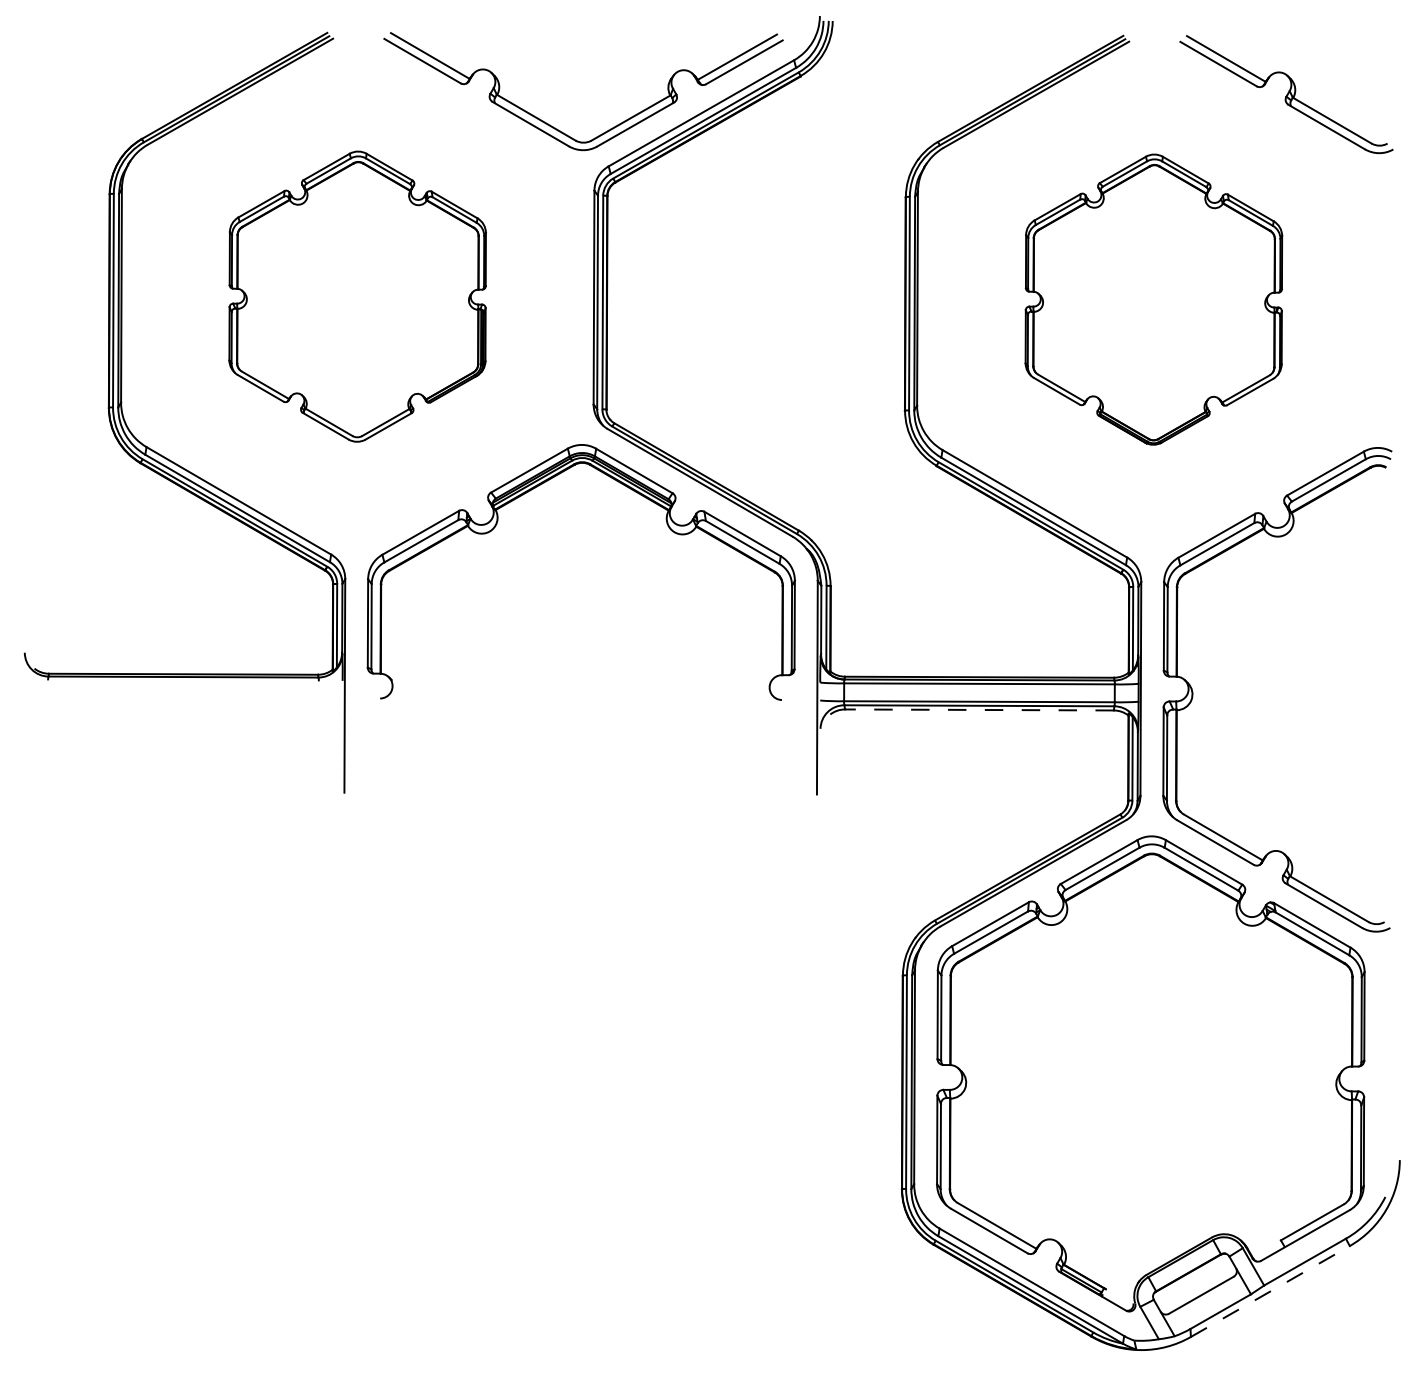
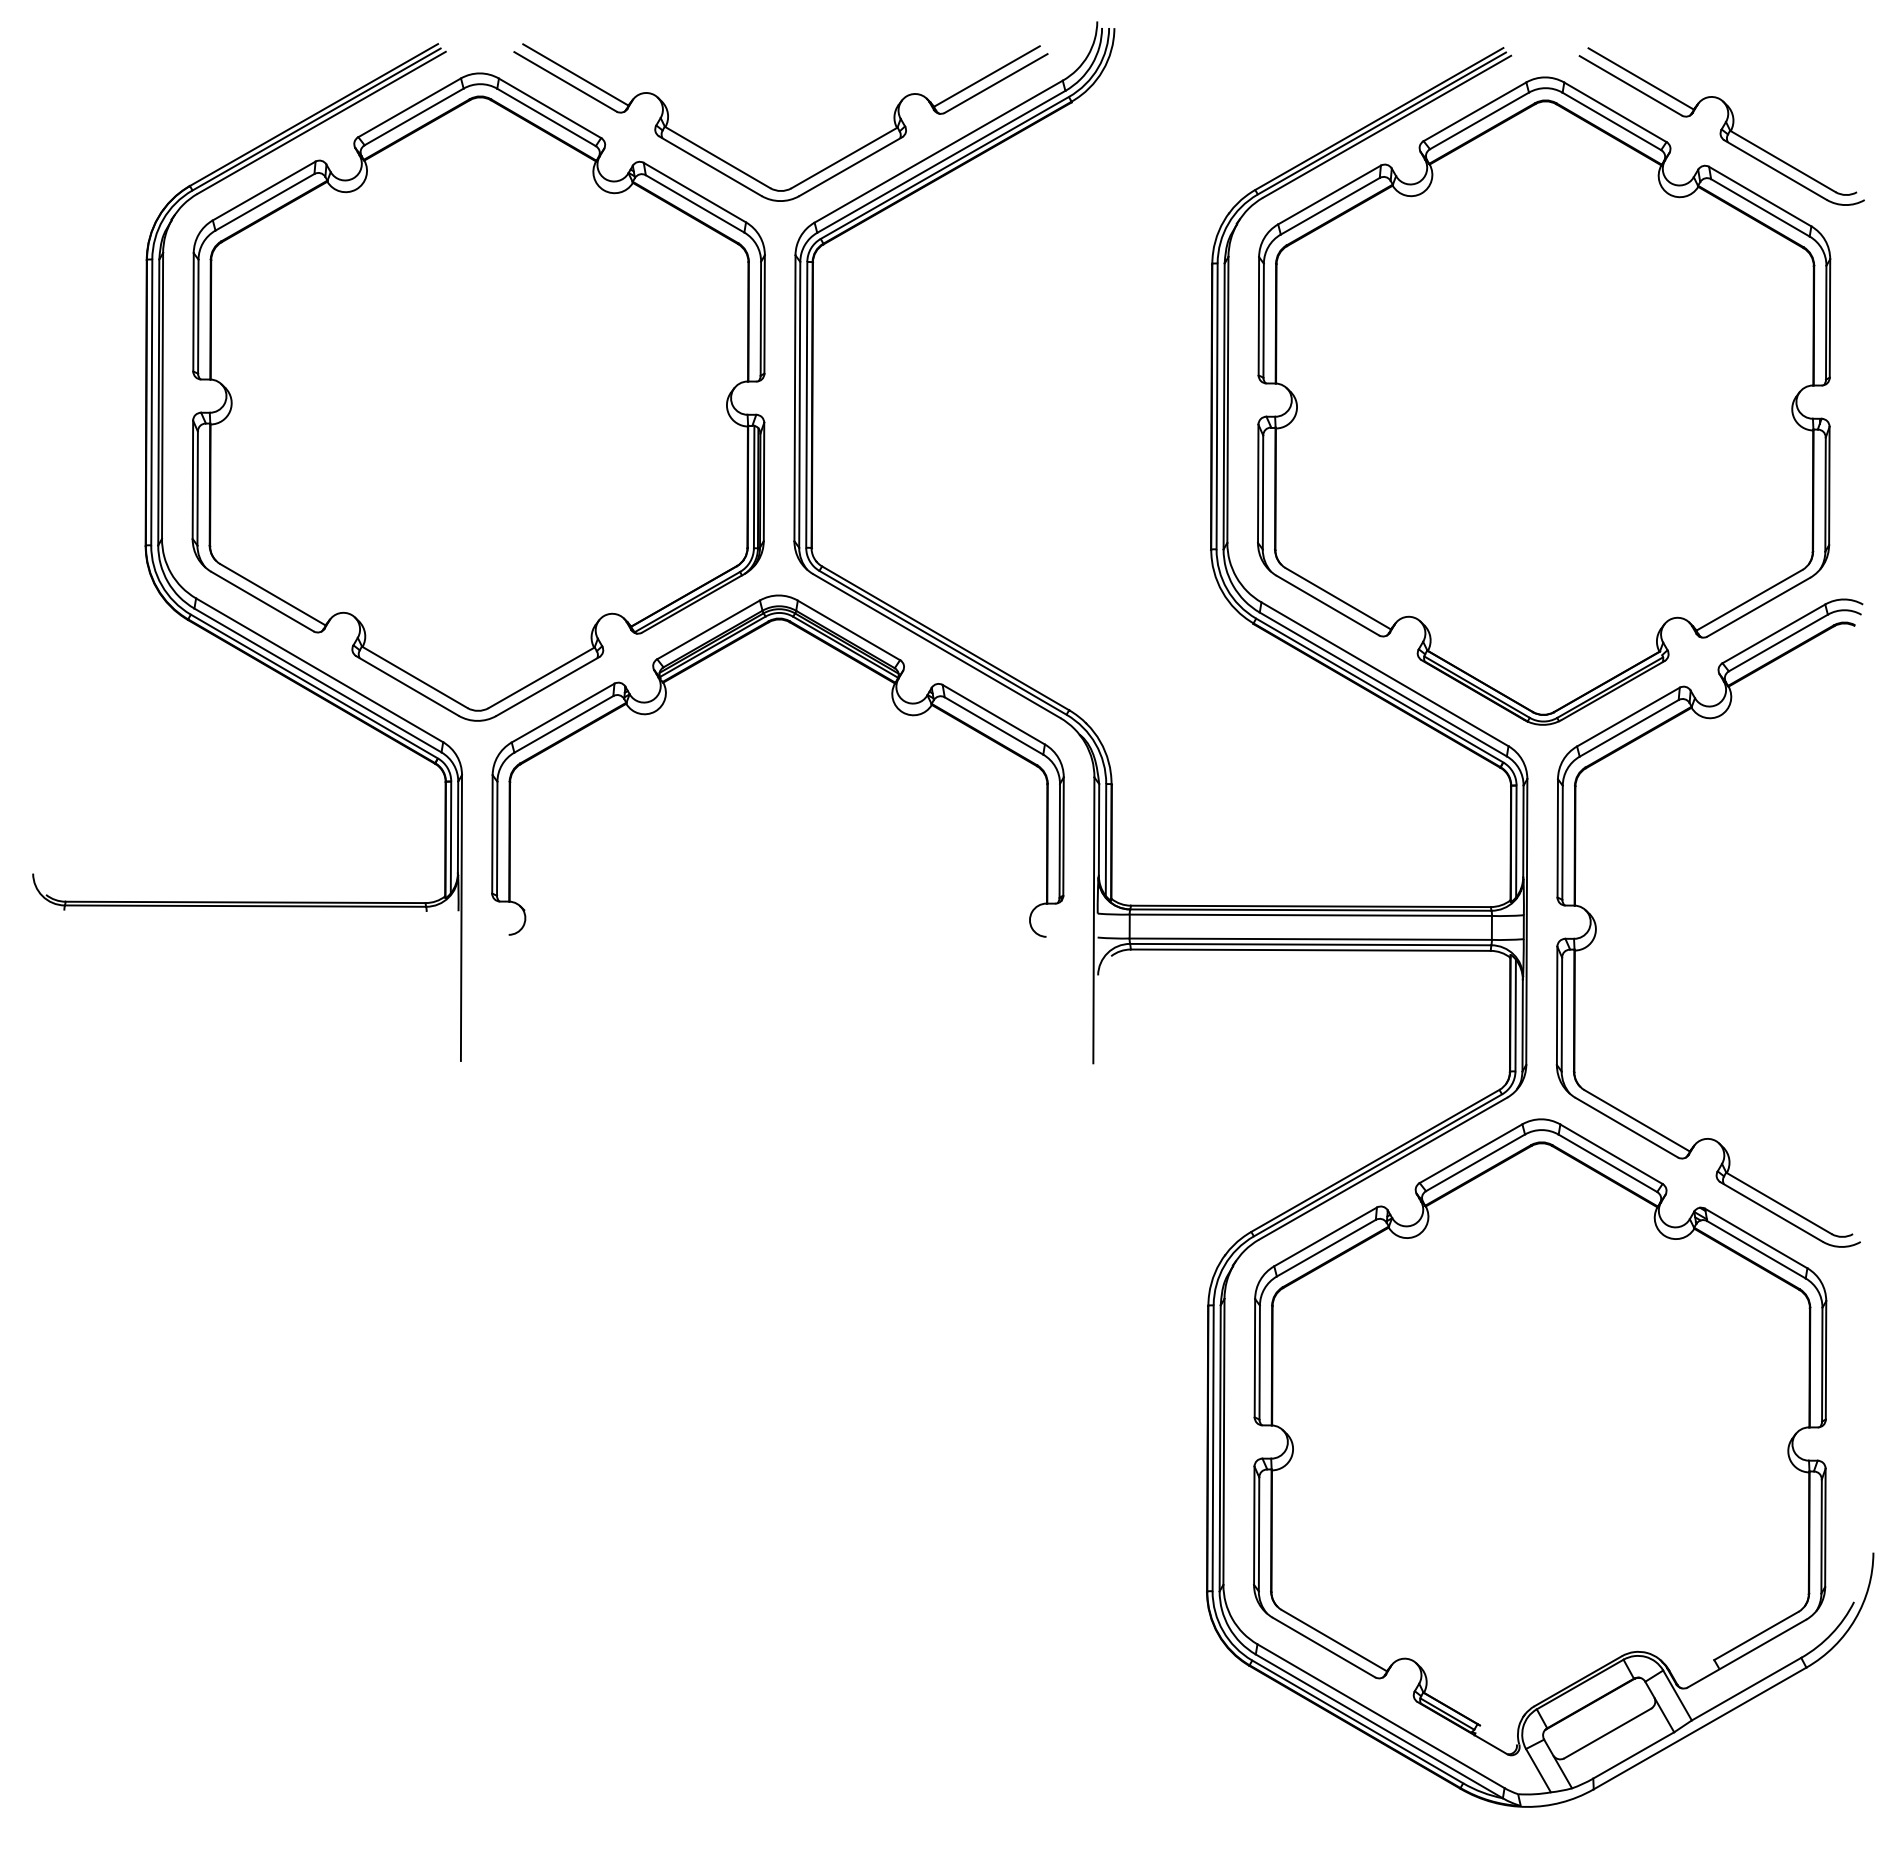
part: (357, 296) -> (478, 396), size x1.67
part: (1154, 299) -> (1544, 400), size x1.67
line: (979, 710) -> (1310, 950), dashed -> solid
line: (1270, 1291) -> (1700, 1728), dashed -> solid

